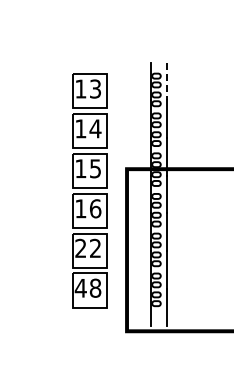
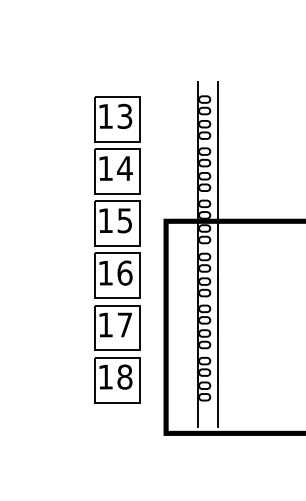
line: (166, 81) -> (217, 106), dashed -> solid
text: (87, 247) -> (114, 323), 22 -> 17
text: (80, 288) -> (105, 377), 48 -> 18

